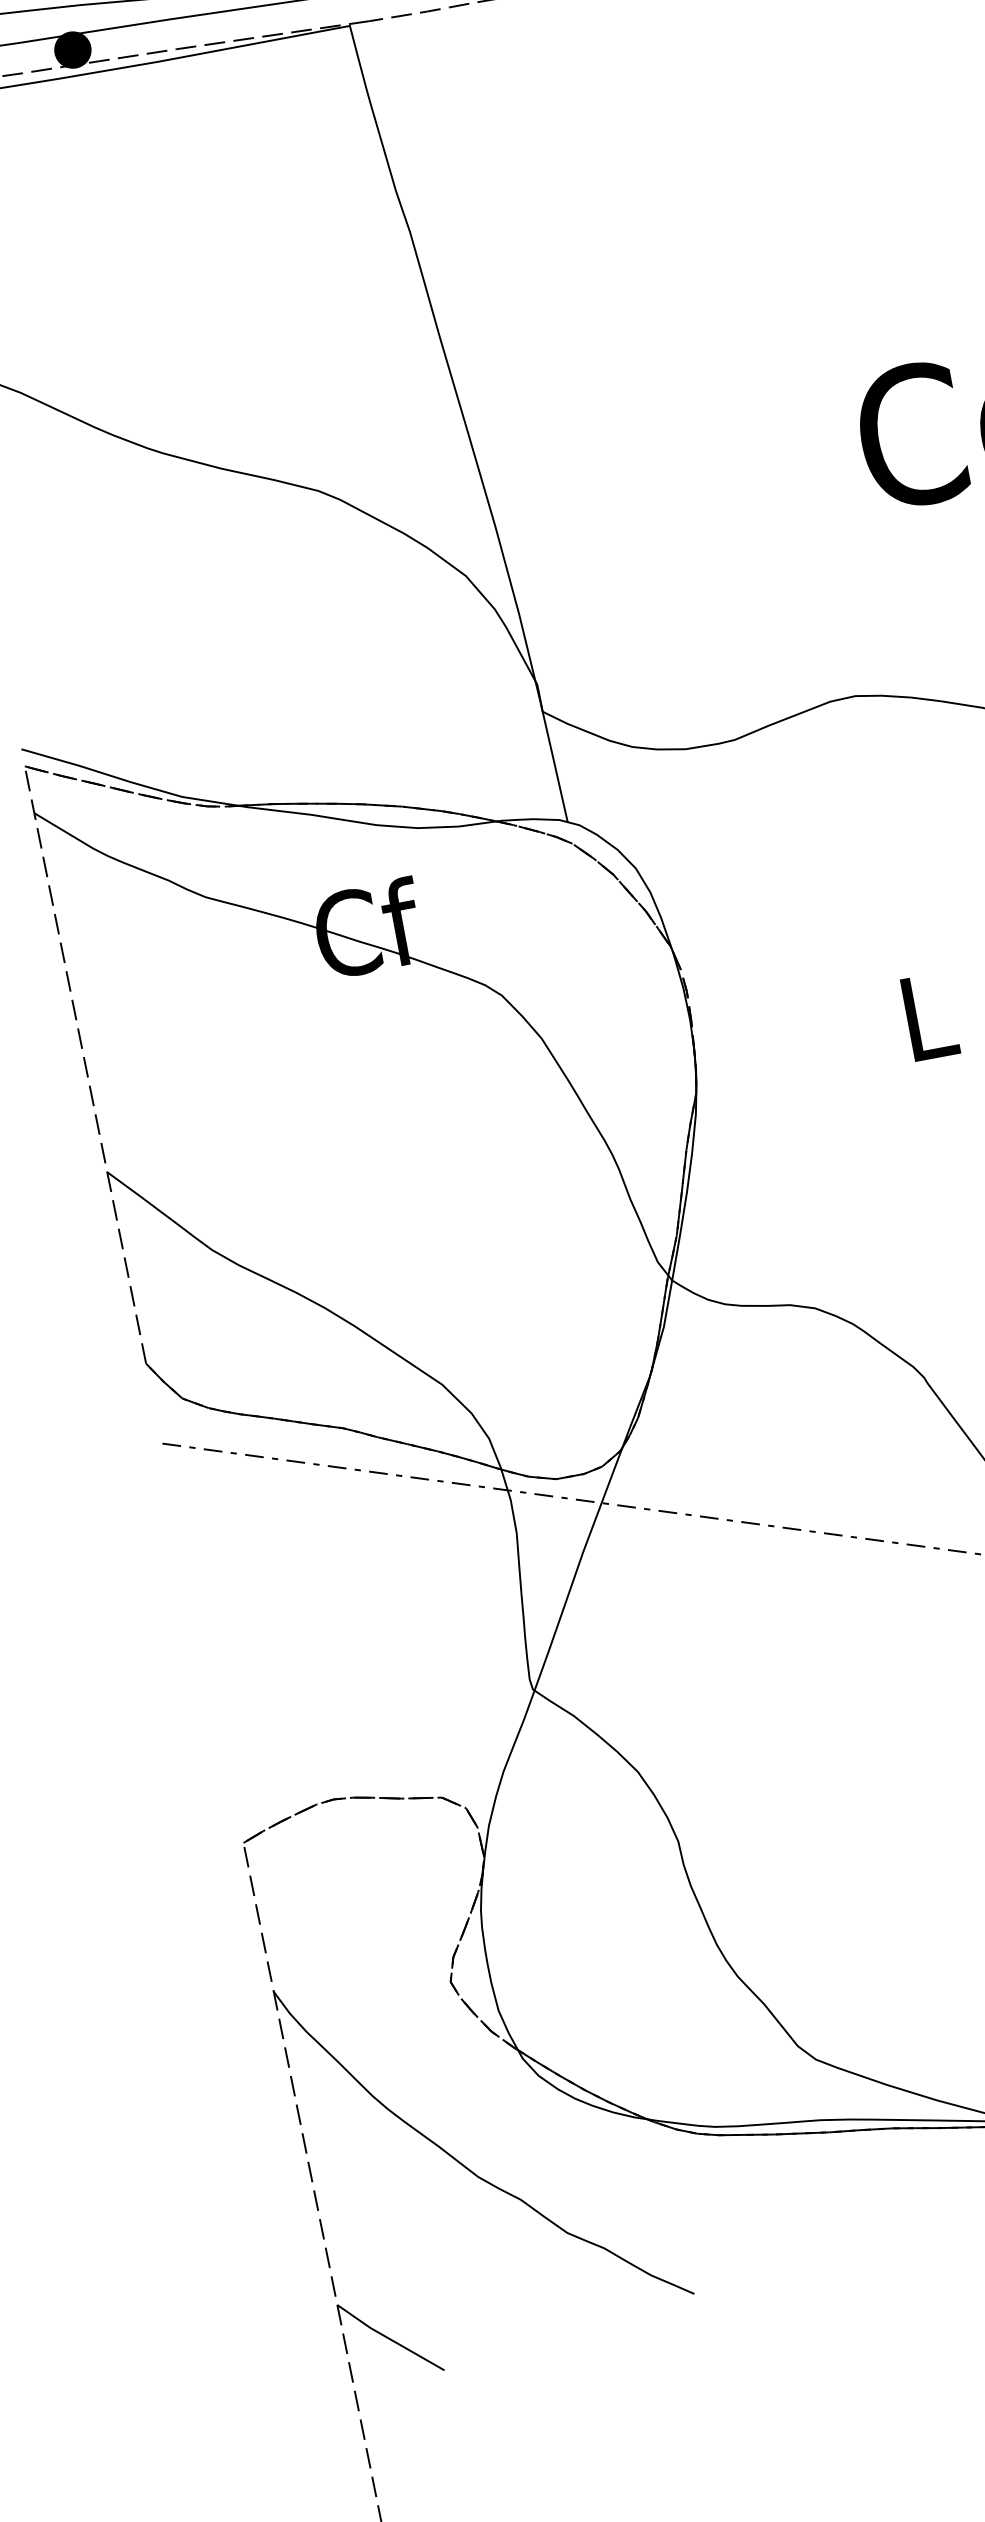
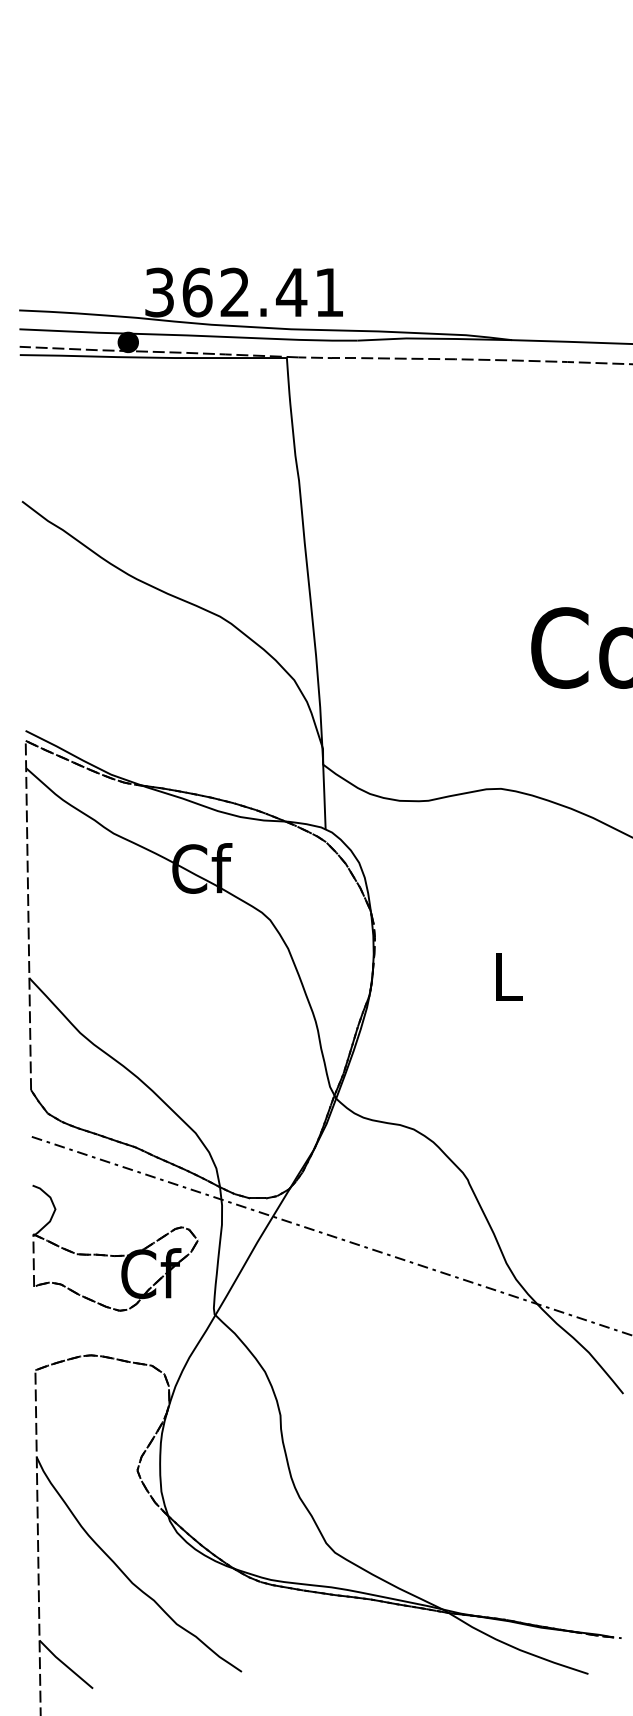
part: (344, 1620) -> (115, 1255), added

